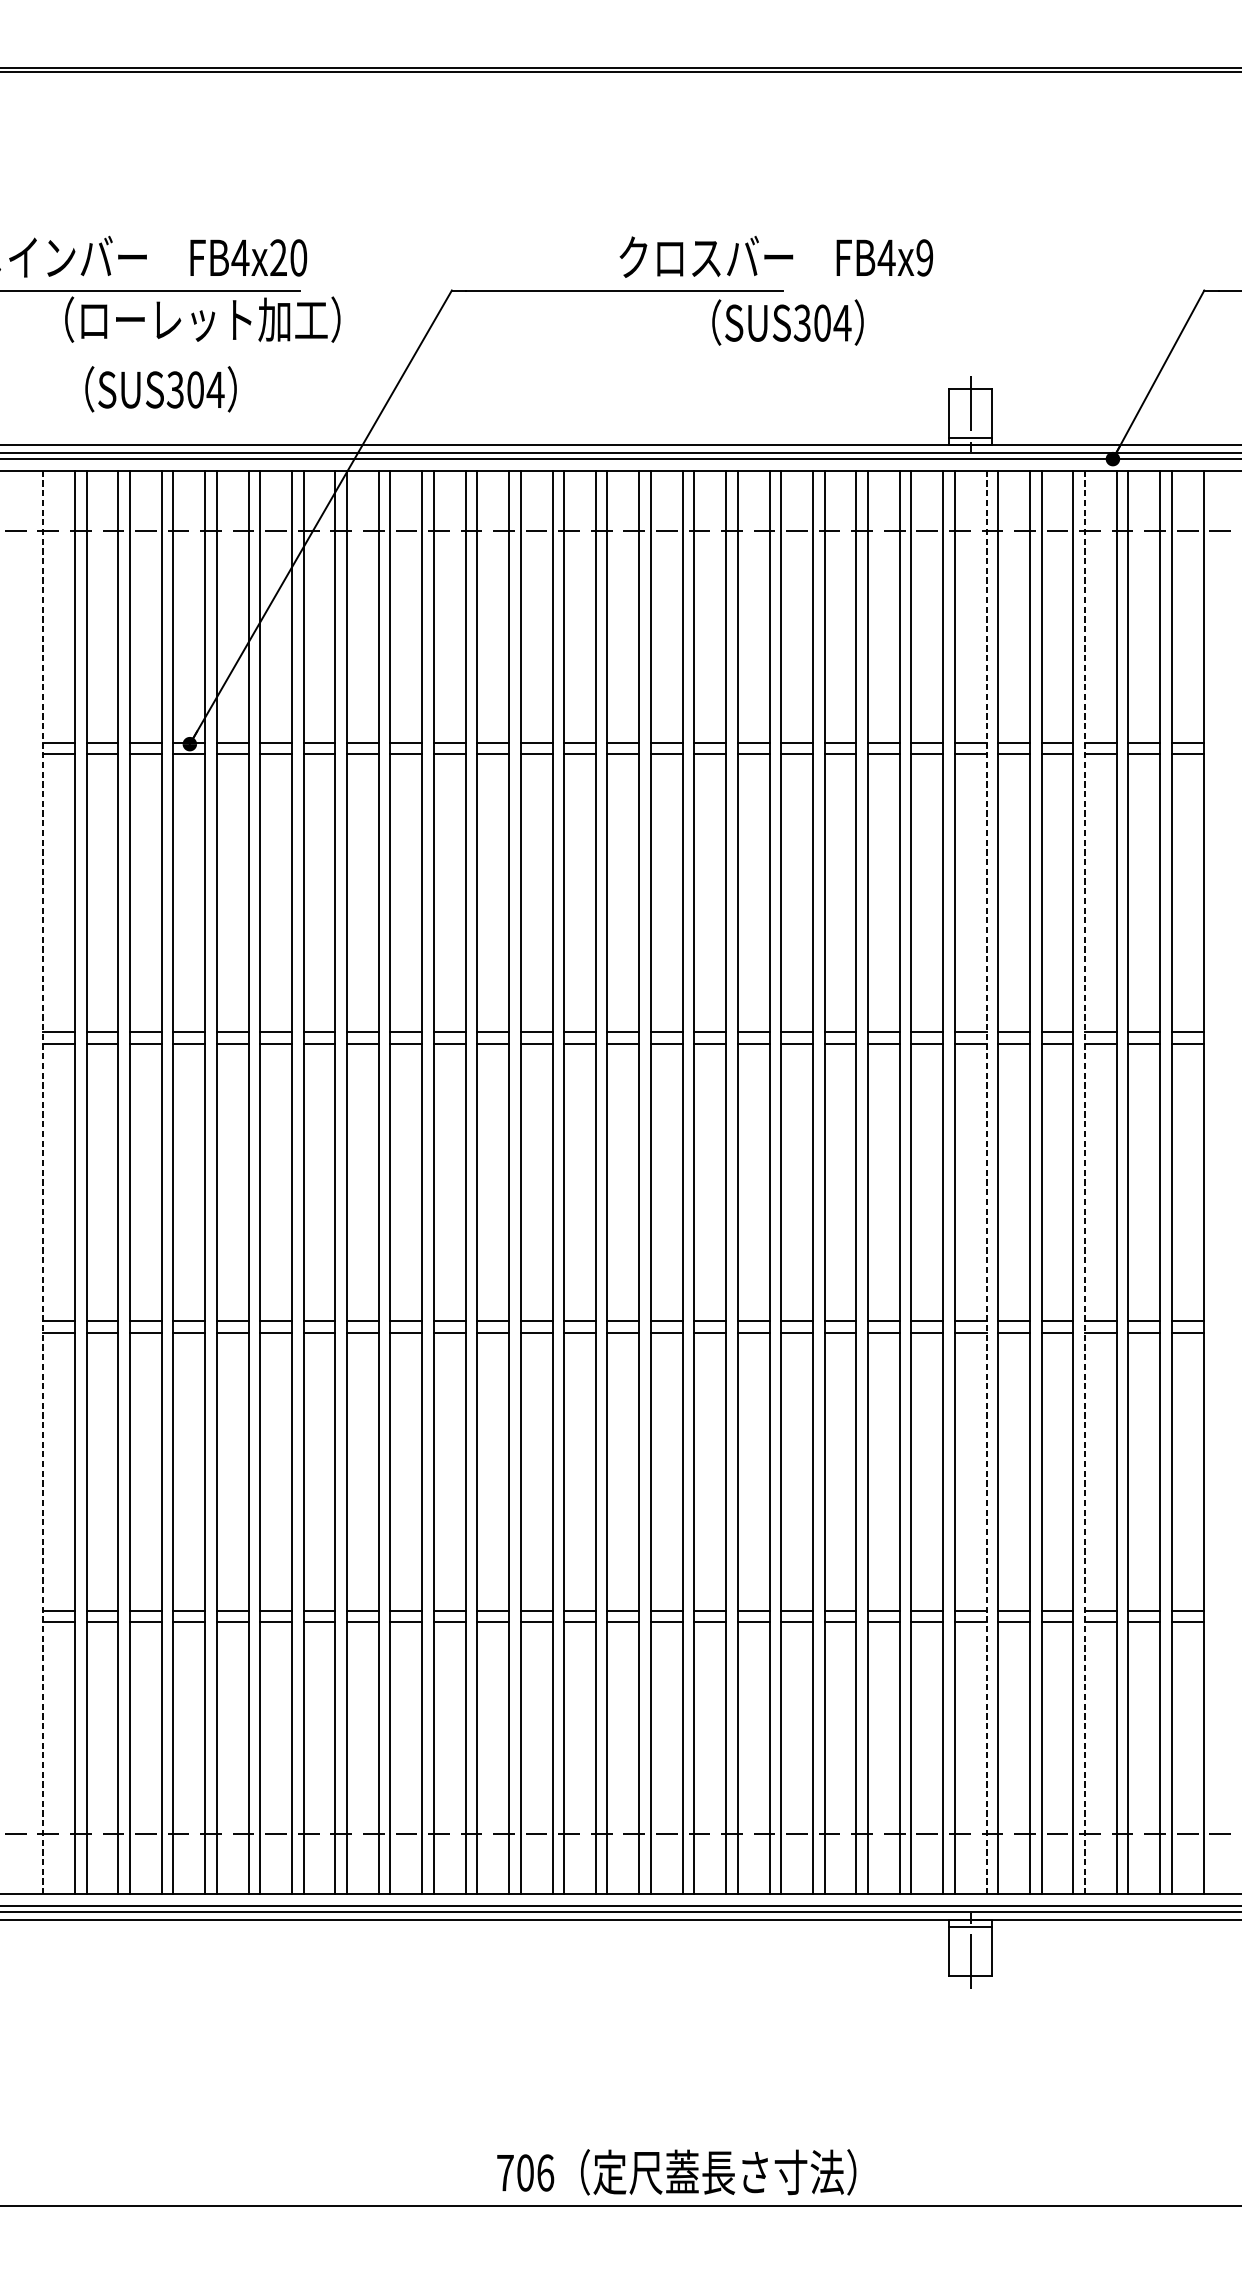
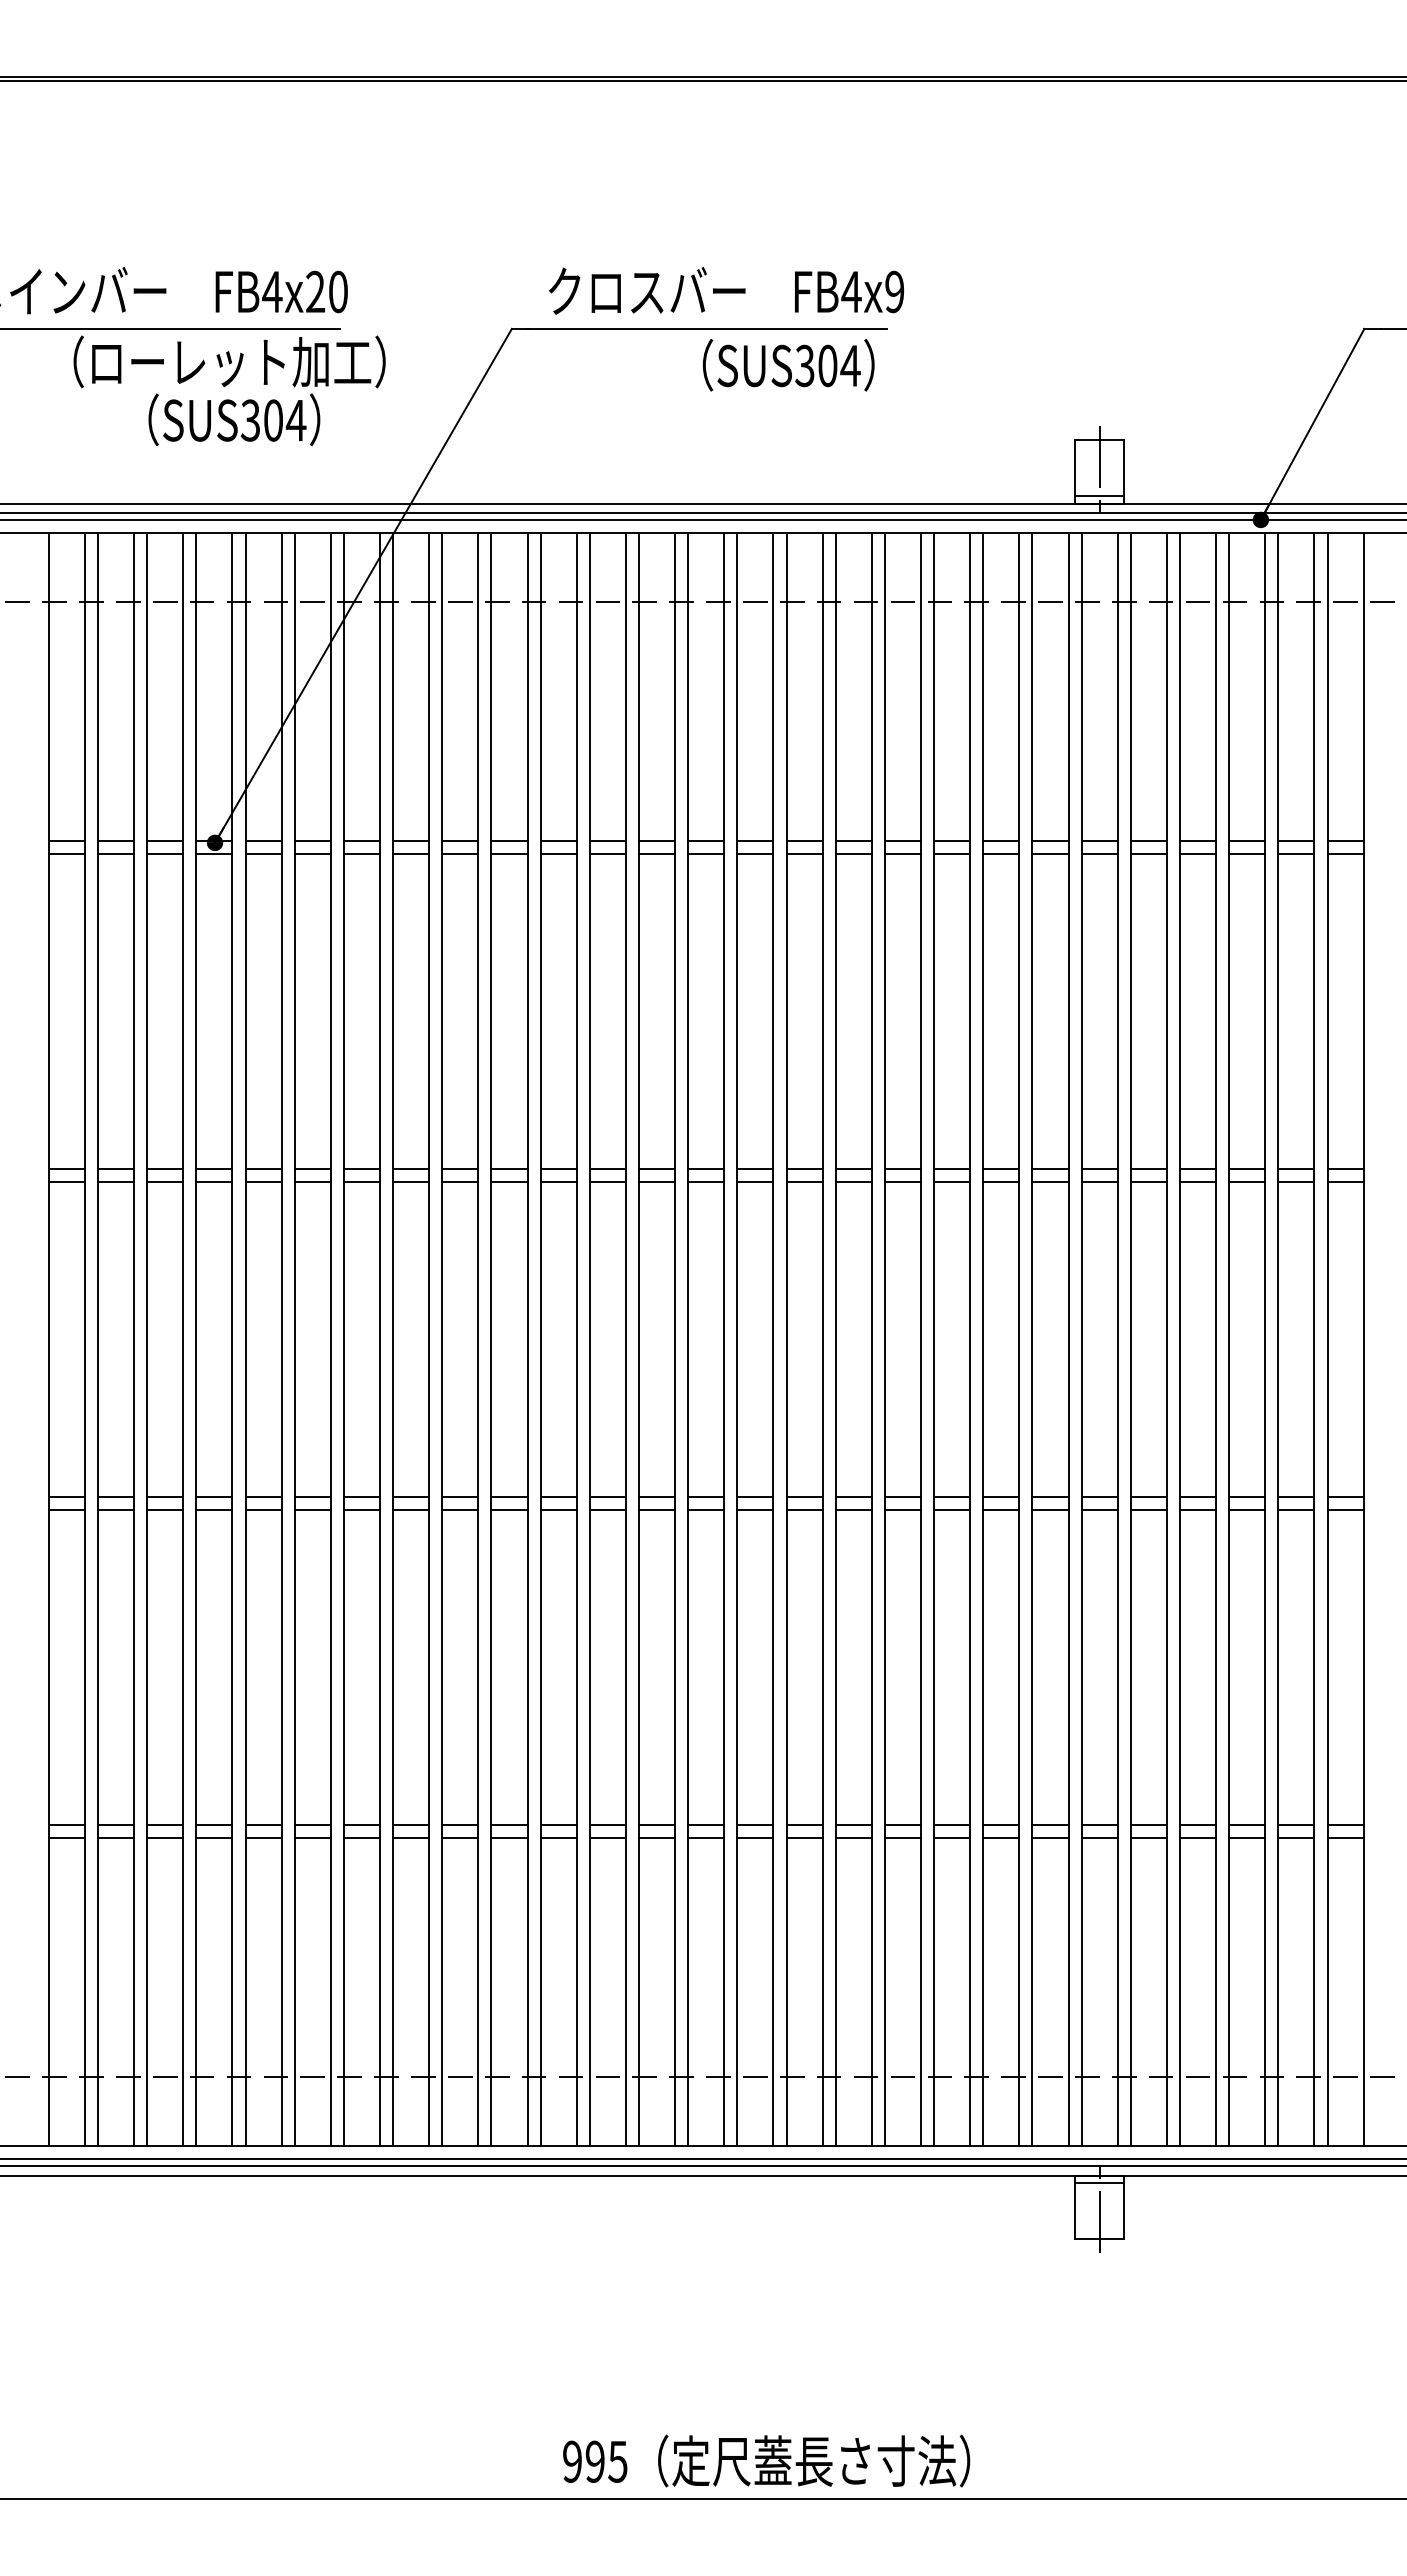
text: (776, 256) -> (726, 290), moved
text: (787, 321) -> (788, 364), moved
text: (161, 388) -> (234, 419), moved
line: (42, 1182) -> (48, 1339), dashed -> solid
line: (986, 1182) -> (1117, 1339), dashed -> solid
line: (1085, 1182) -> (1229, 1339), dashed -> solid
text: (525, 2172) -> (595, 2461), 706 -> 995

